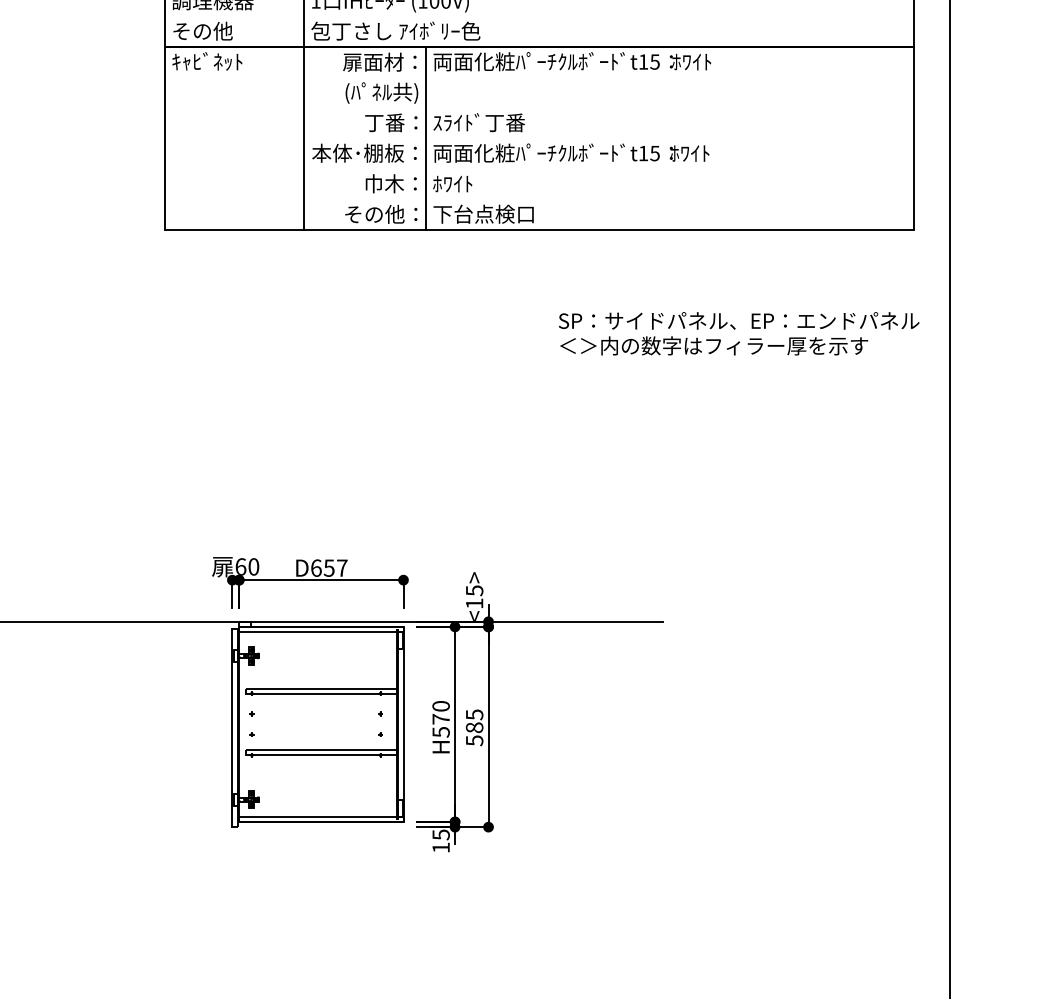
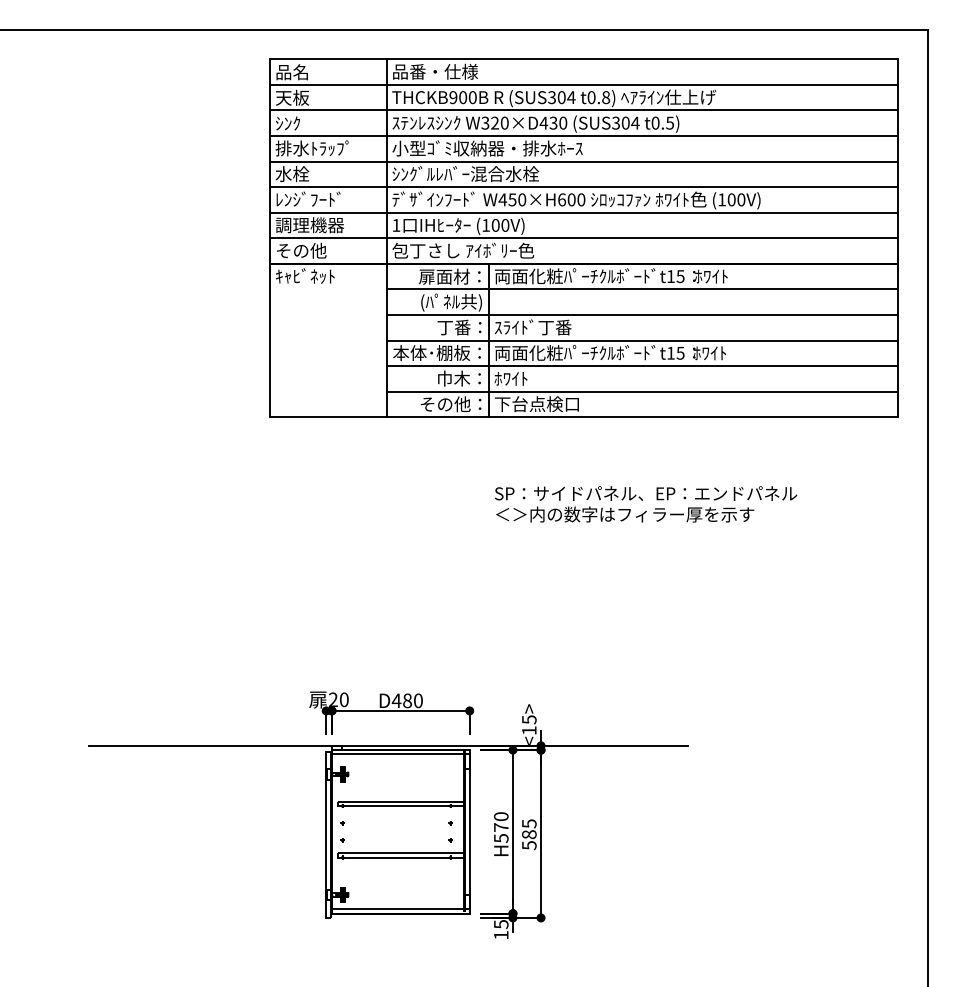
line: (539, 16) -> (583, 238), added
line: (608, 77) -> (641, 289), added
line: (608, 107) -> (641, 314), added
line: (608, 138) -> (641, 340), added
line: (608, 169) -> (641, 366), added
line: (608, 199) -> (641, 391), added
text: (739, 333) -> (646, 504), moved
text: (241, 566) -> (333, 699), 60 -> 20
text: (328, 567) -> (406, 700), D657 -> D480

